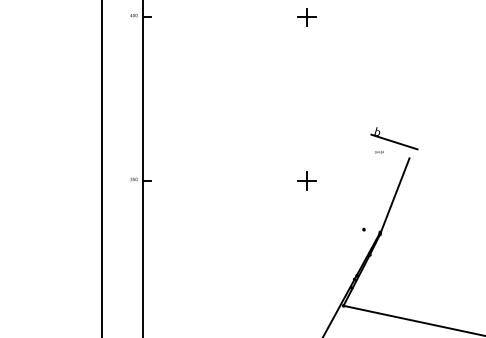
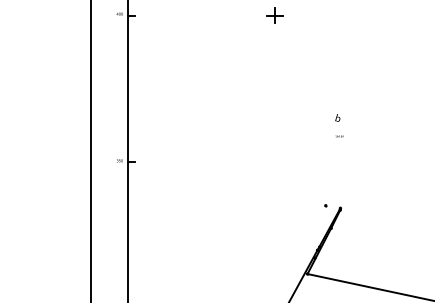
line: (393, 141) -> (352, 126), removed
part: (306, 181) -> (274, 162), removed
line: (394, 195) -> (353, 175), removed

